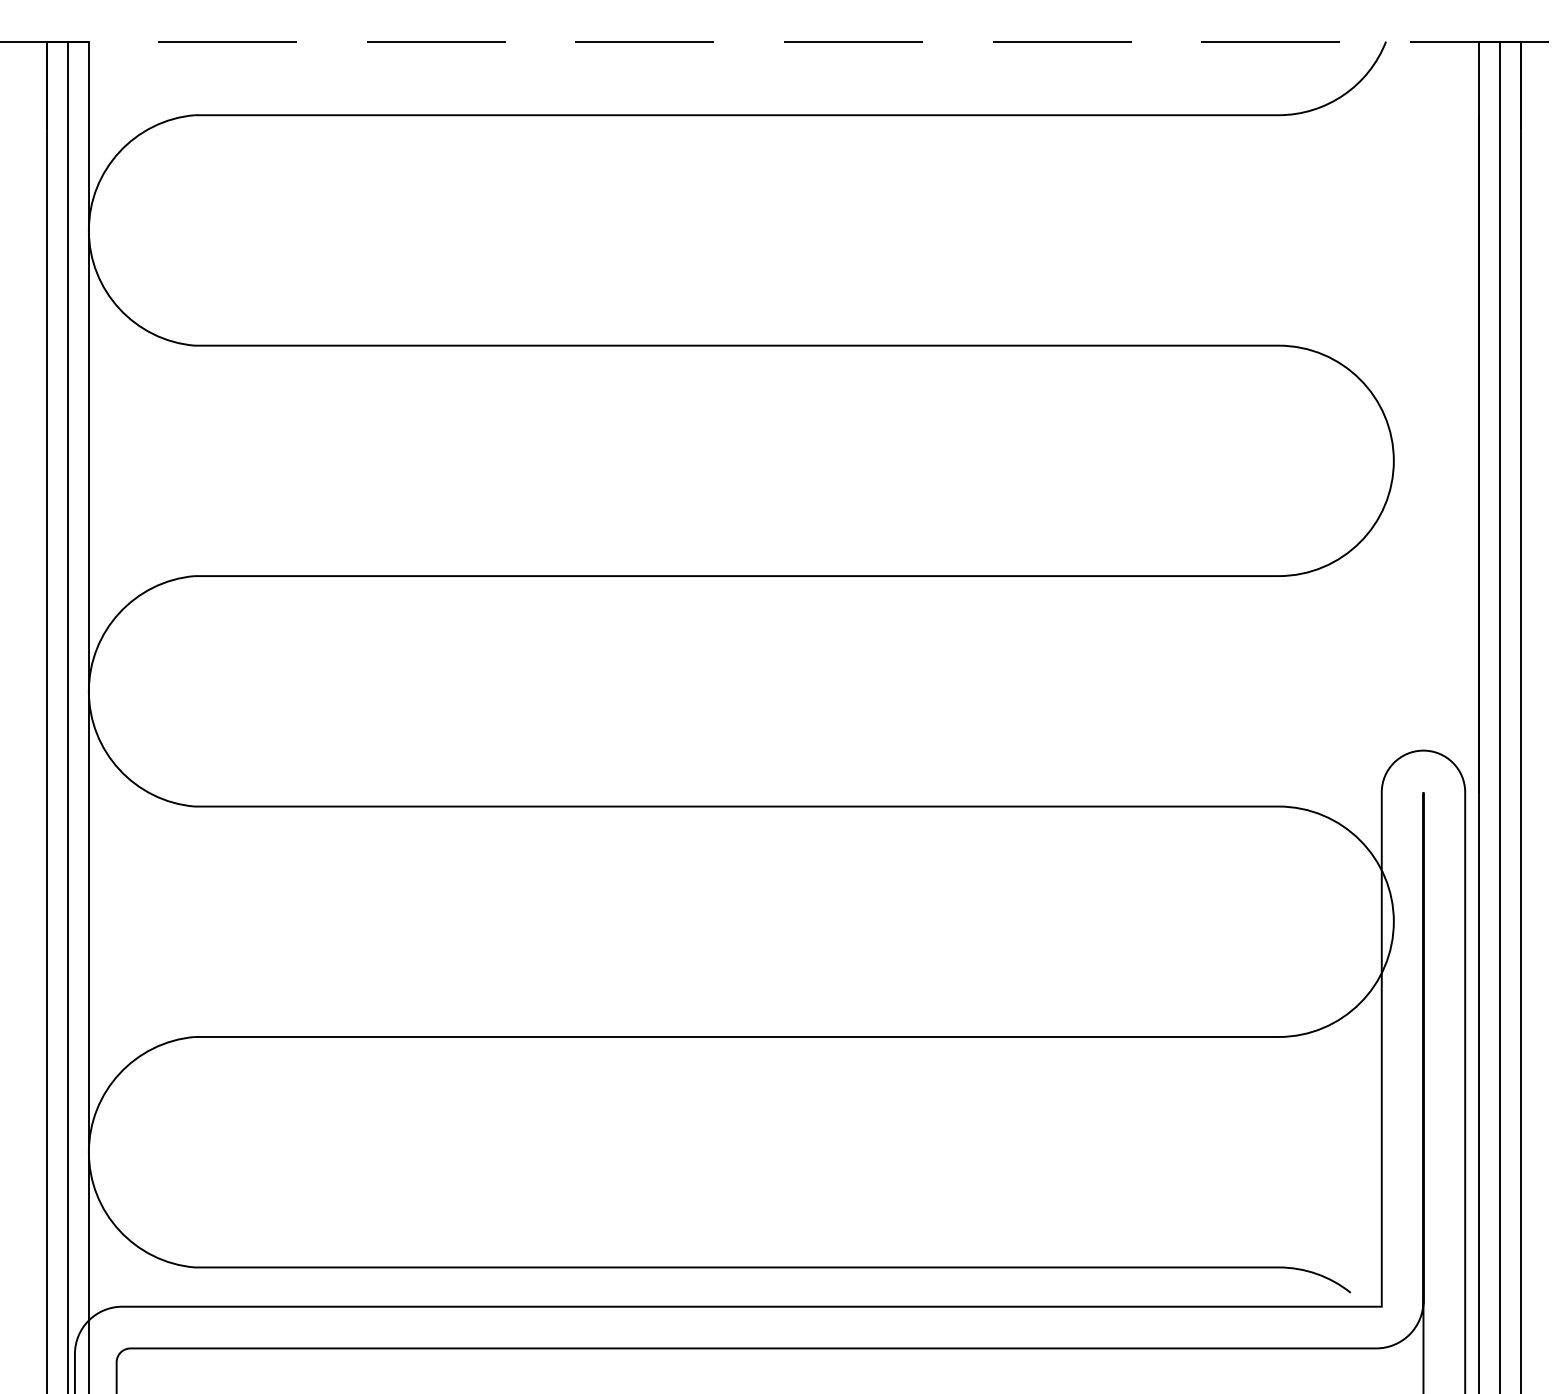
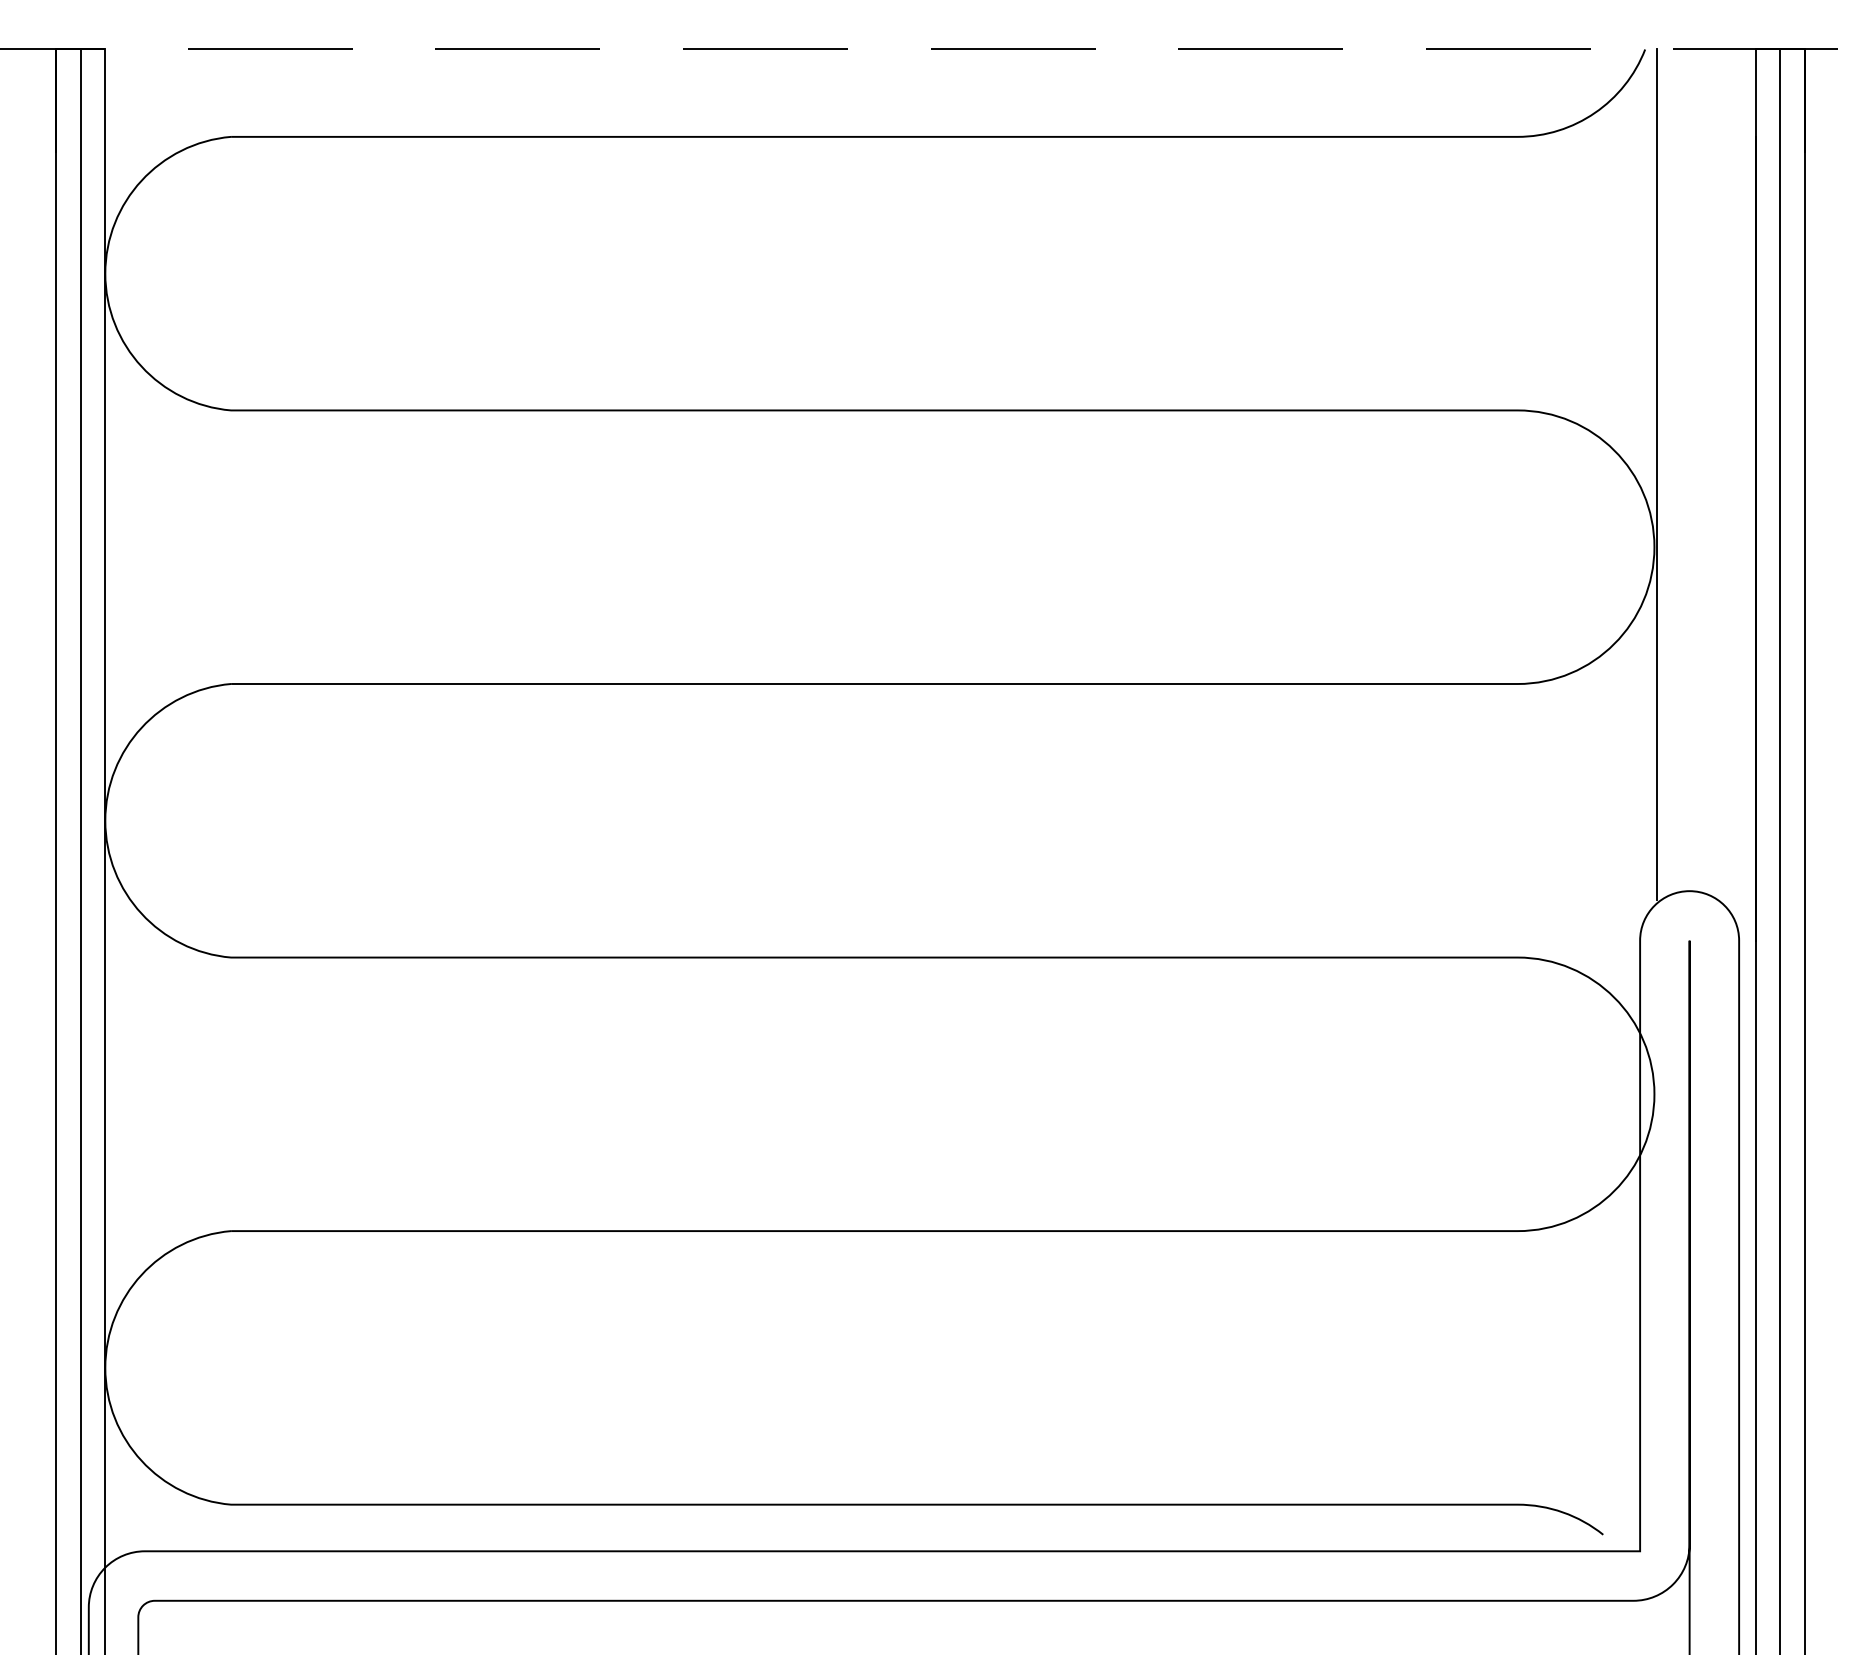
line: (1395, 399) -> (1656, 474), added

